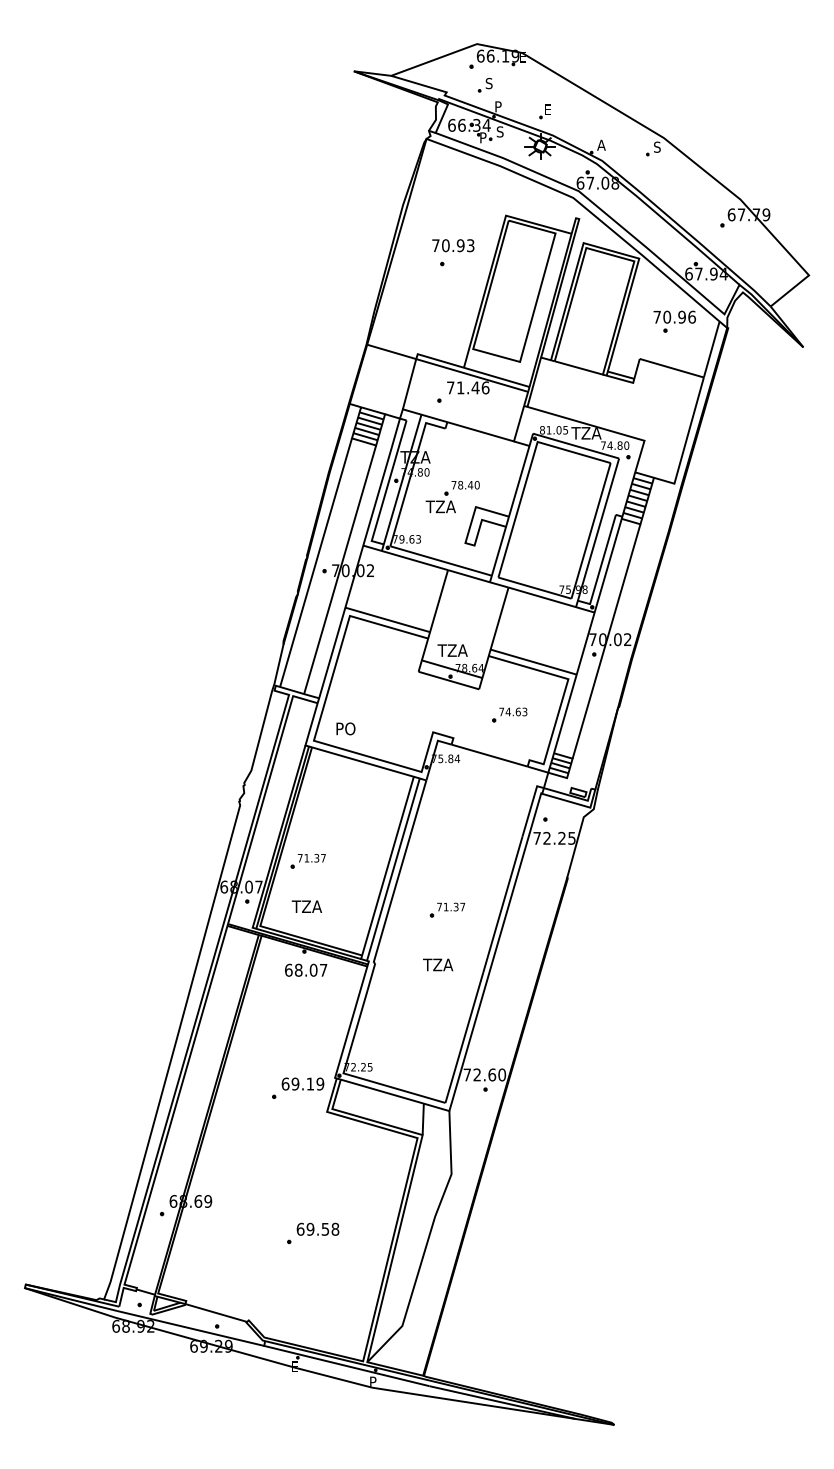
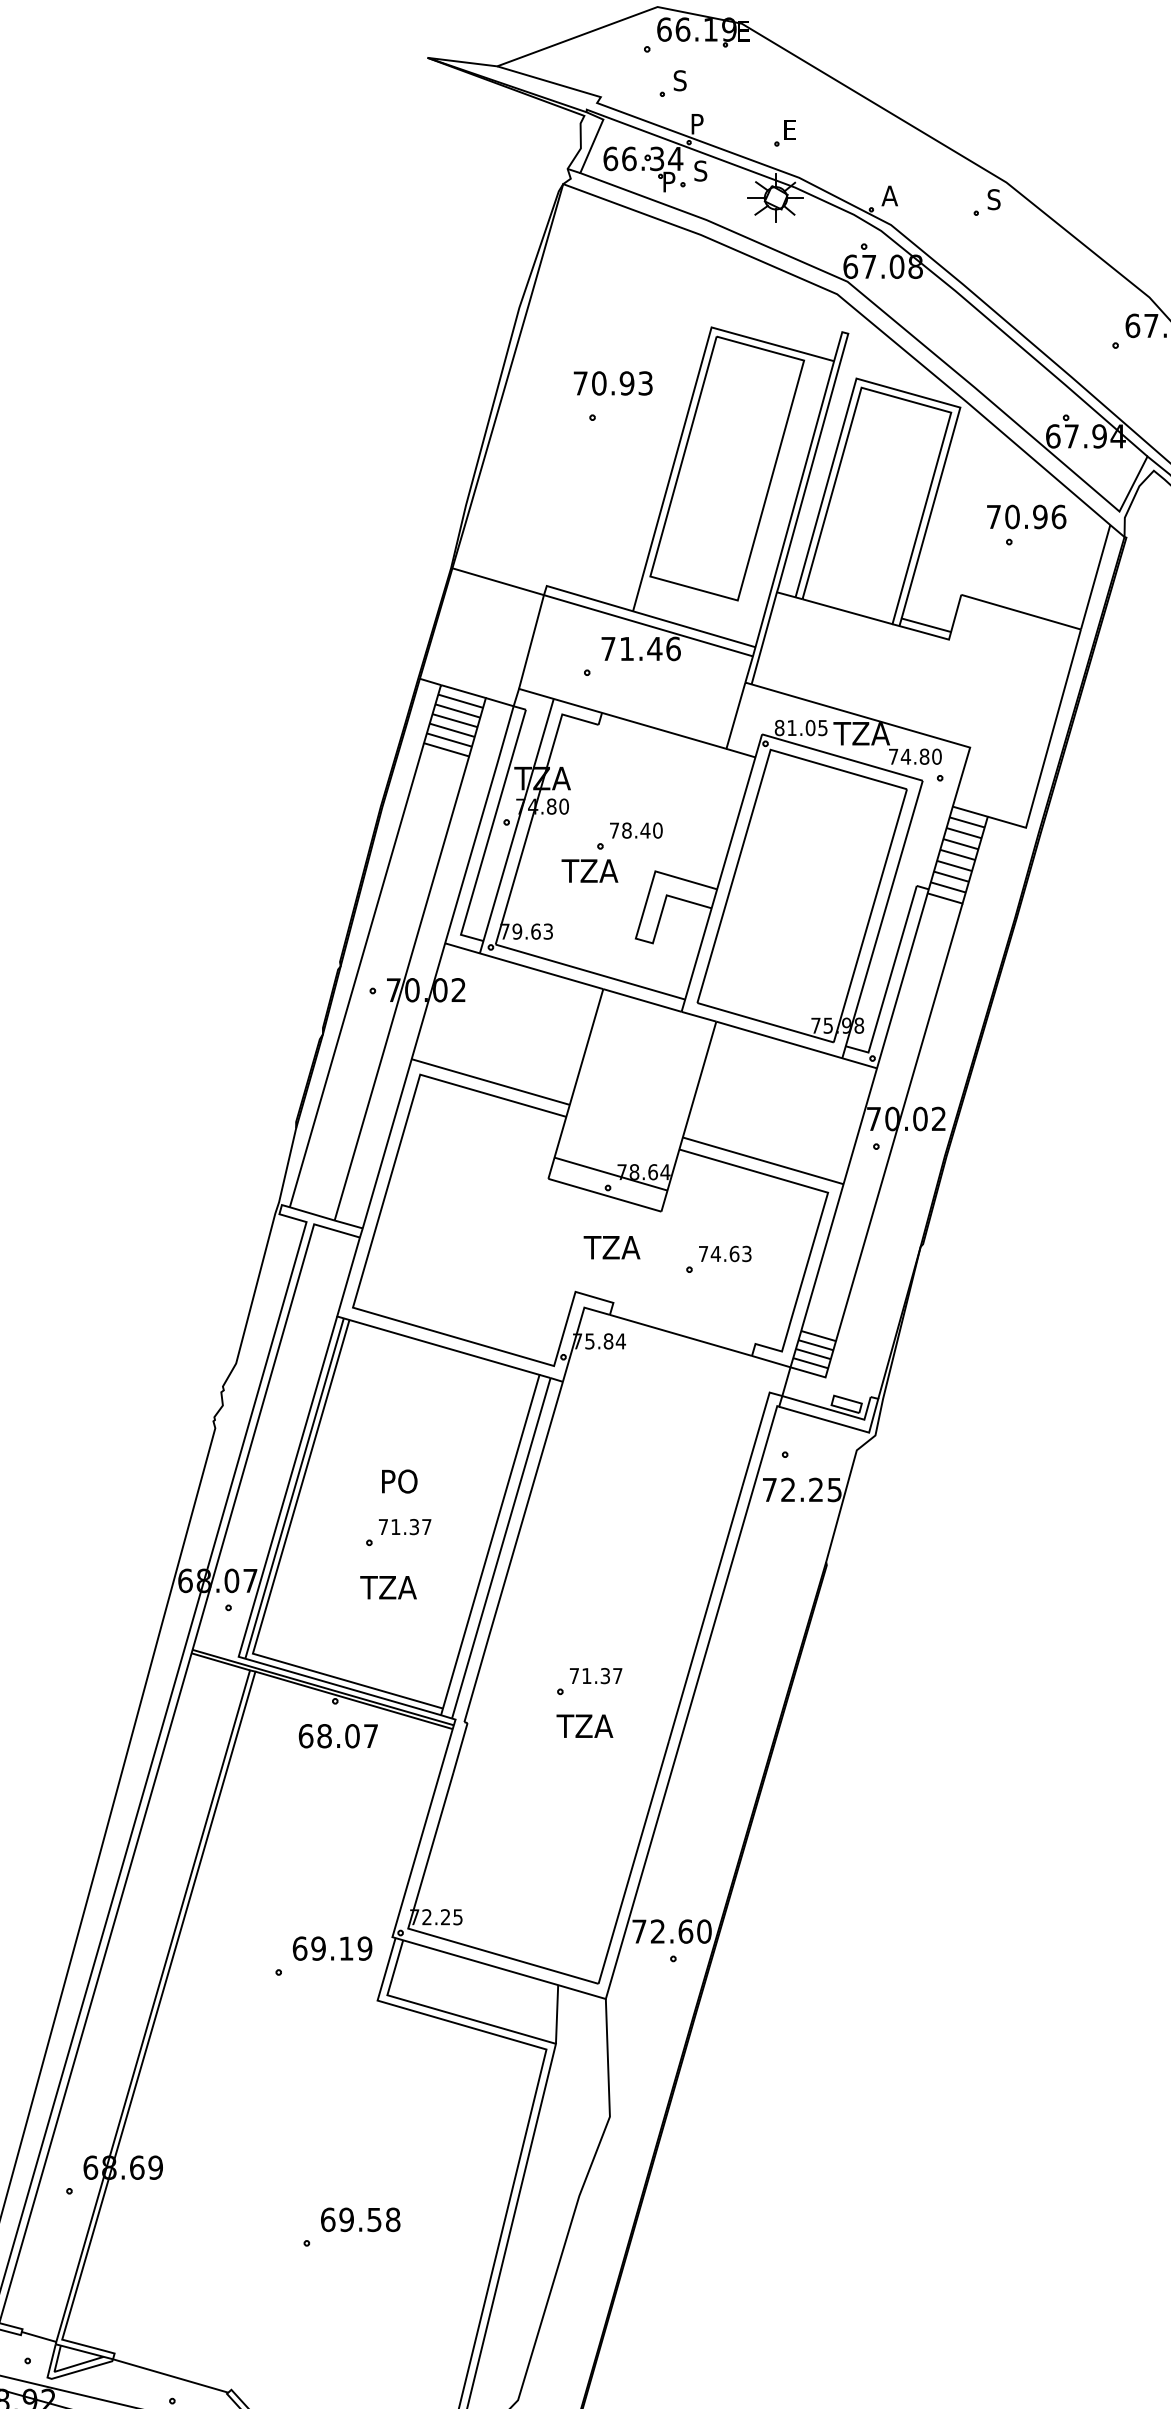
text: (452, 650) -> (611, 1247), moved
text: (345, 728) -> (398, 1480), moved
part: (307, 861) -> (396, 1533), moved
text: (306, 906) -> (387, 1587), moved
part: (447, 909) -> (589, 1680), moved

